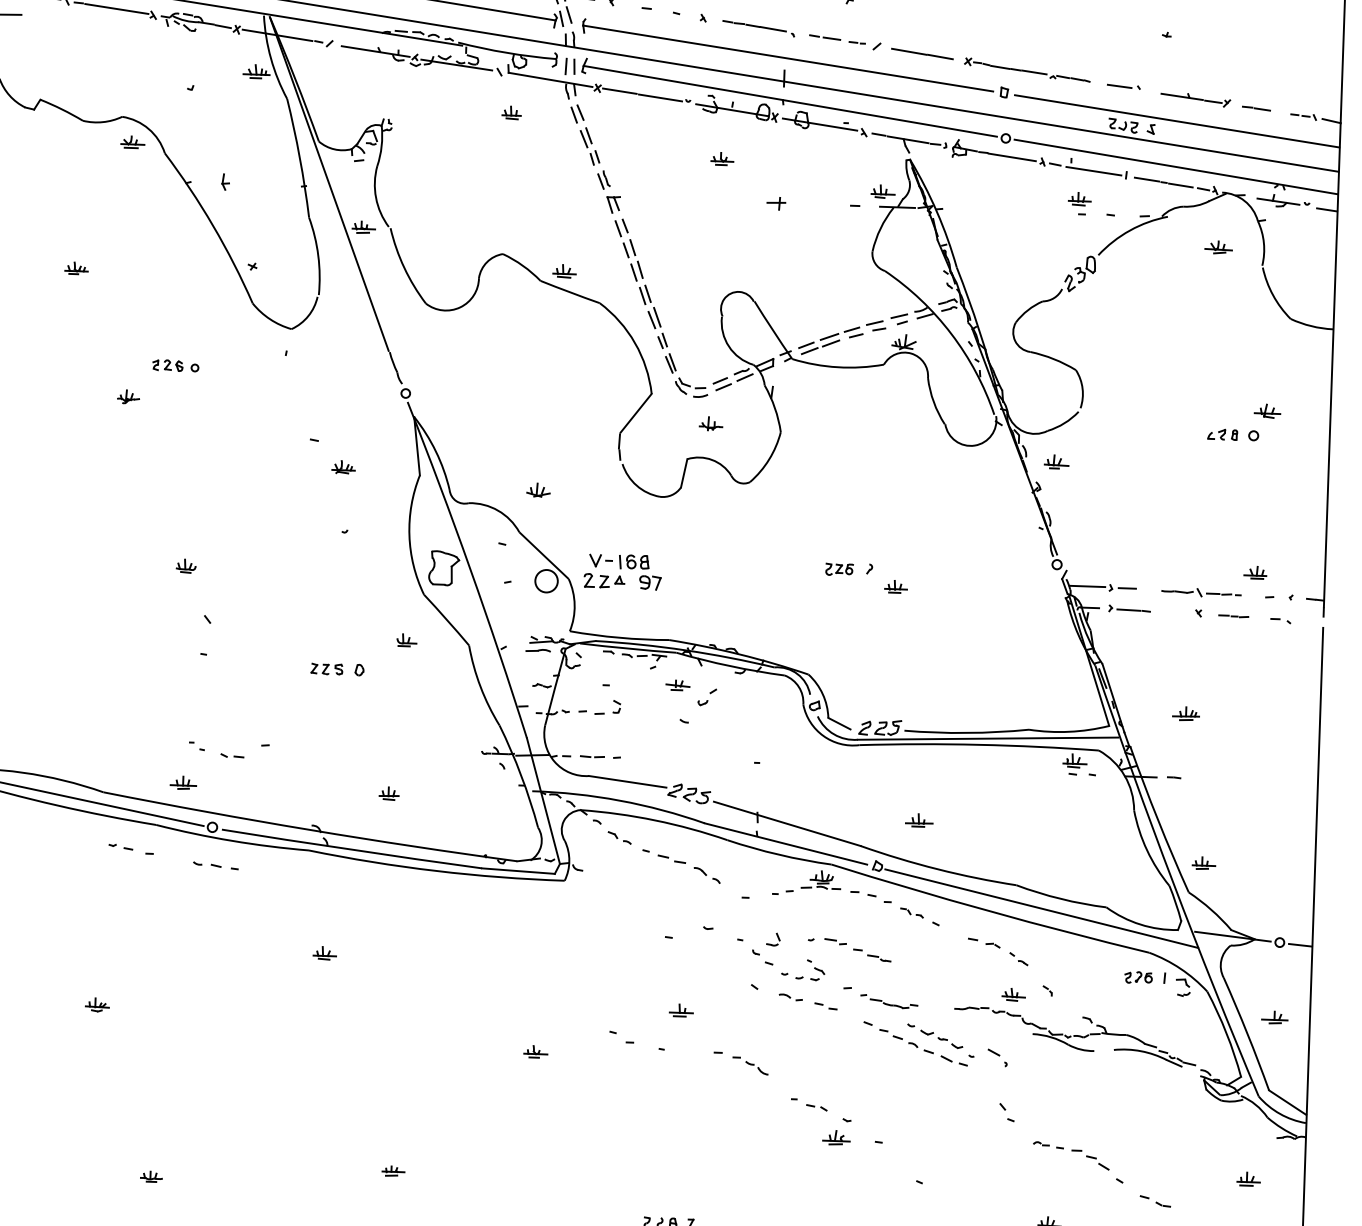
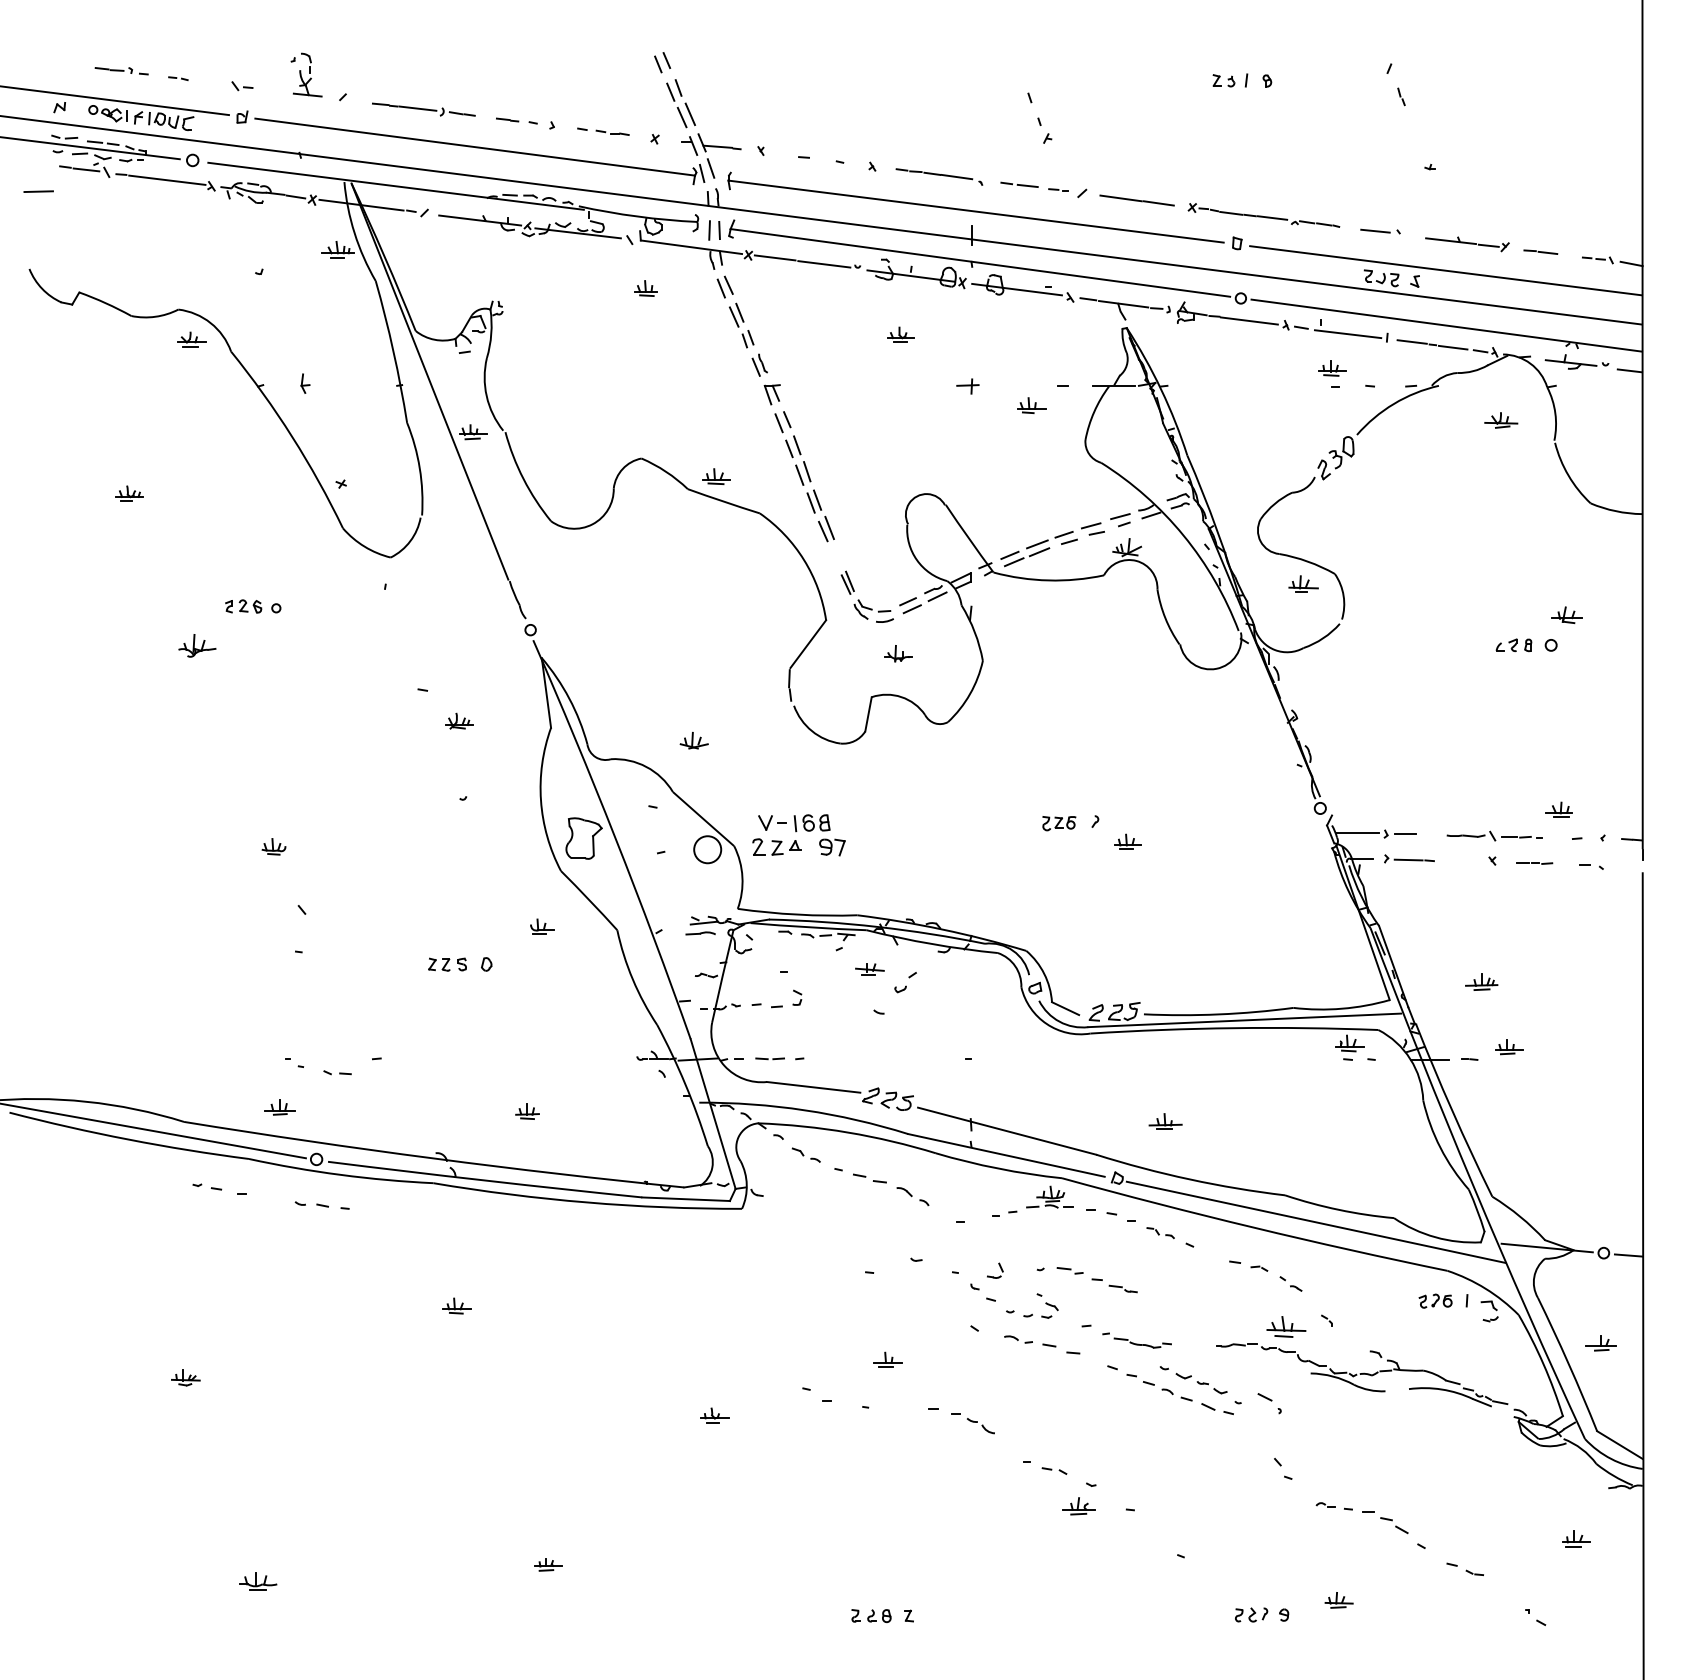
part: (882, 191) -> (1031, 405), moved
part: (662, 340) -> (836, 555), removed
part: (128, 396) -> (197, 645), size x1.4
part: (1056, 461) -> (1303, 583), moved
part: (1204, 863) -> (1509, 1047), moved
part: (1013, 995) -> (1286, 1327), size x1.4
part: (825, 1006) -> (1060, 1348), size x1.4
part: (151, 1176) -> (257, 1581), size x1.4

